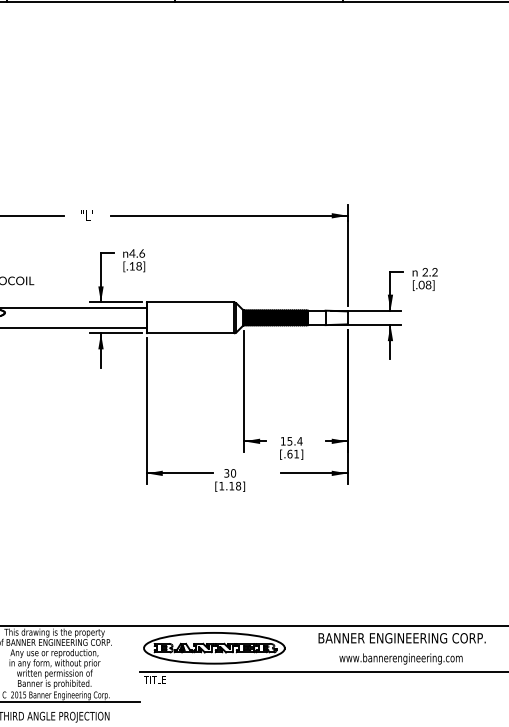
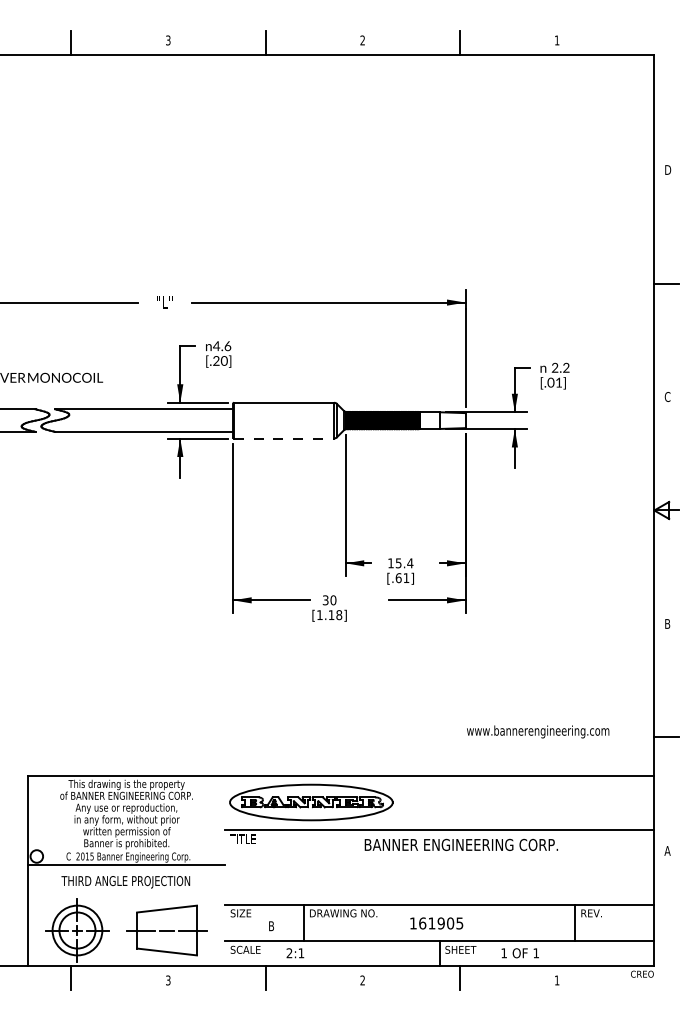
text: (135, 265) -> (220, 360), [.18] -> [.20]
text: (428, 284) -> (558, 382), [.08] -> [.01]
line: (191, 333) -> (284, 438), solid -> dashed
text: (401, 637) -> (460, 844), moved
text: (401, 658) -> (538, 731), moved

